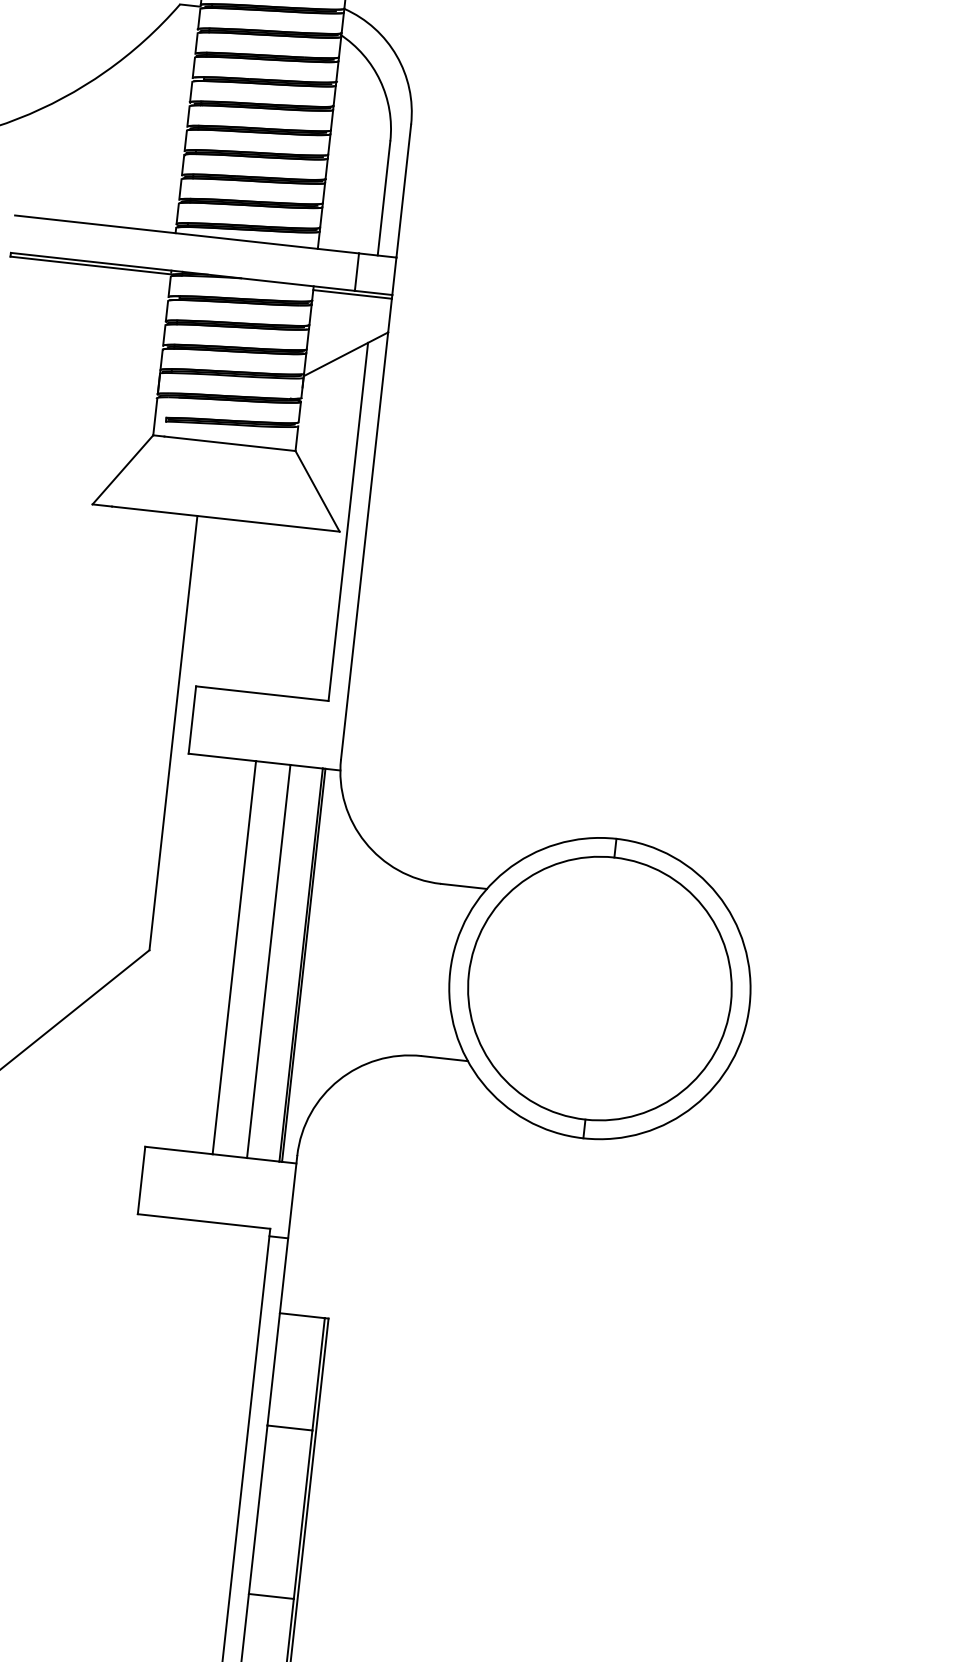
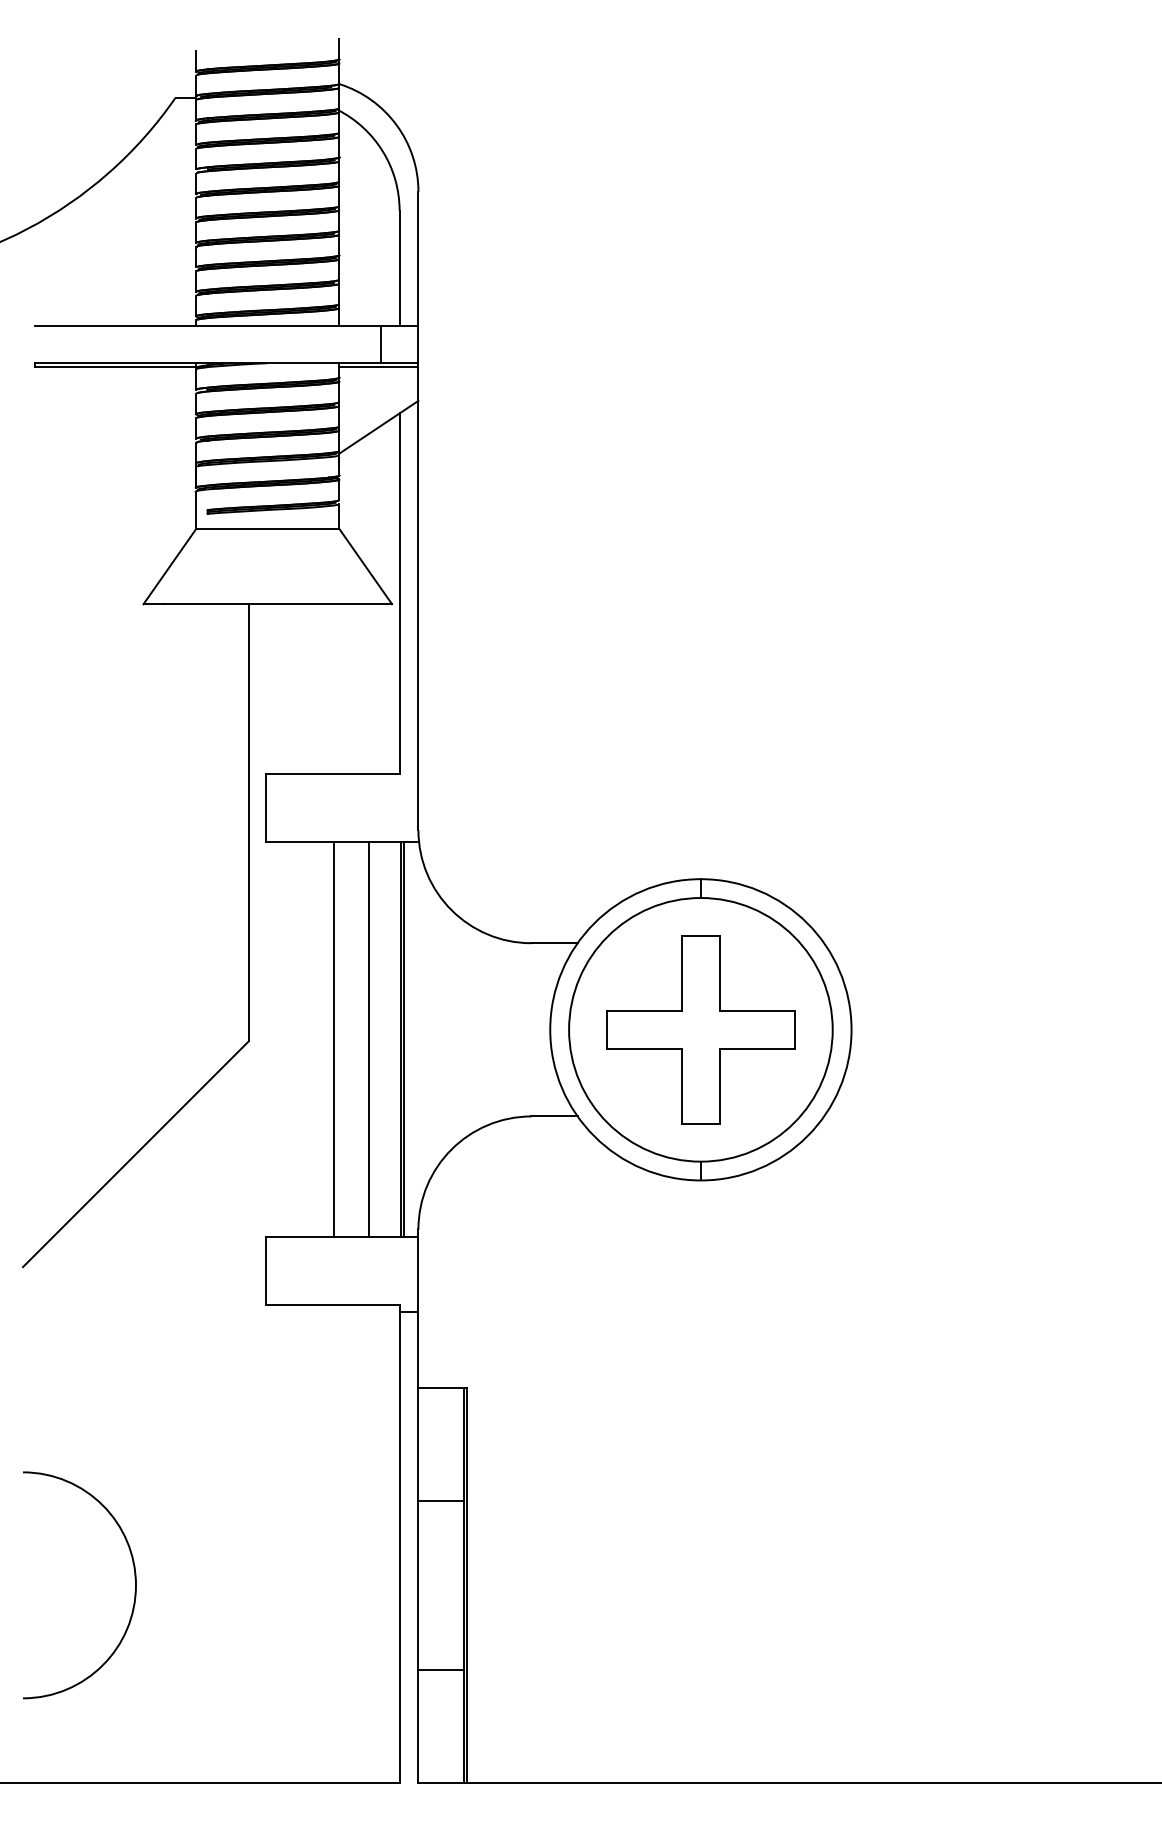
part: (599, 988) -> (700, 1029), added

